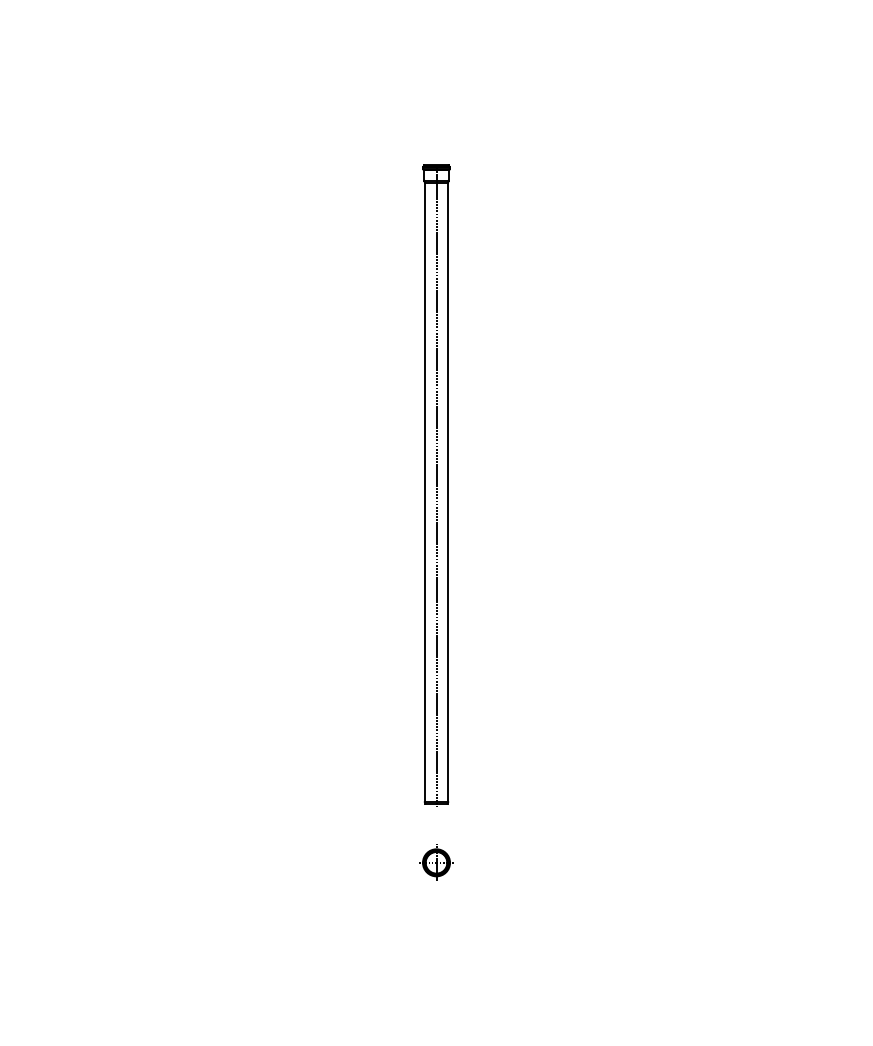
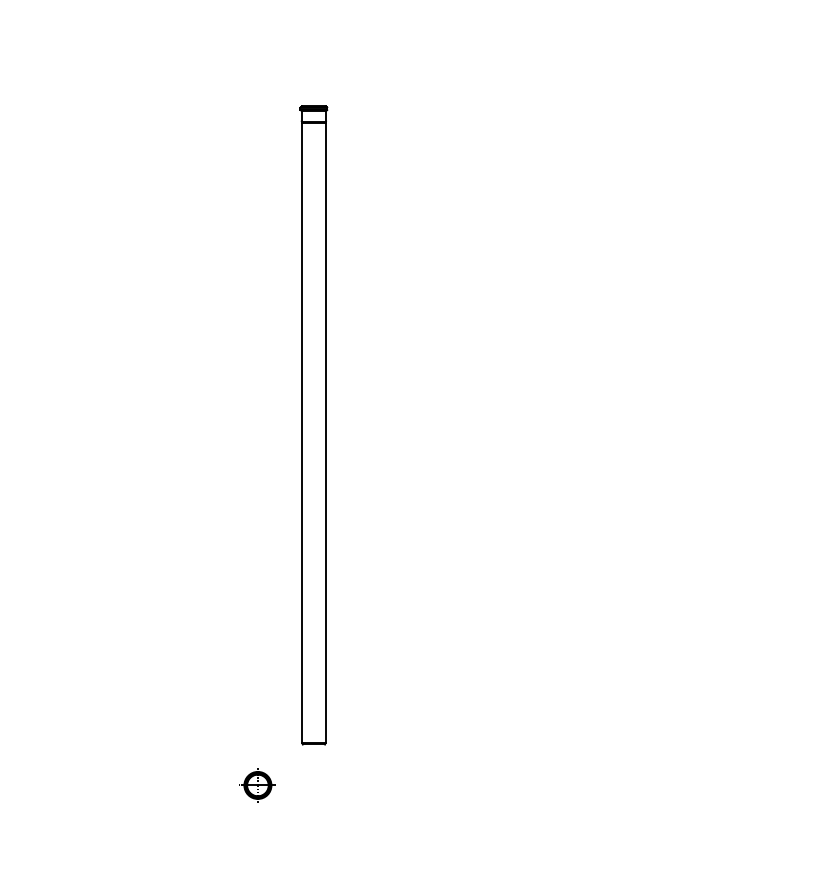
line: (436, 485) -> (313, 426), removed
part: (436, 862) -> (257, 785), moved

